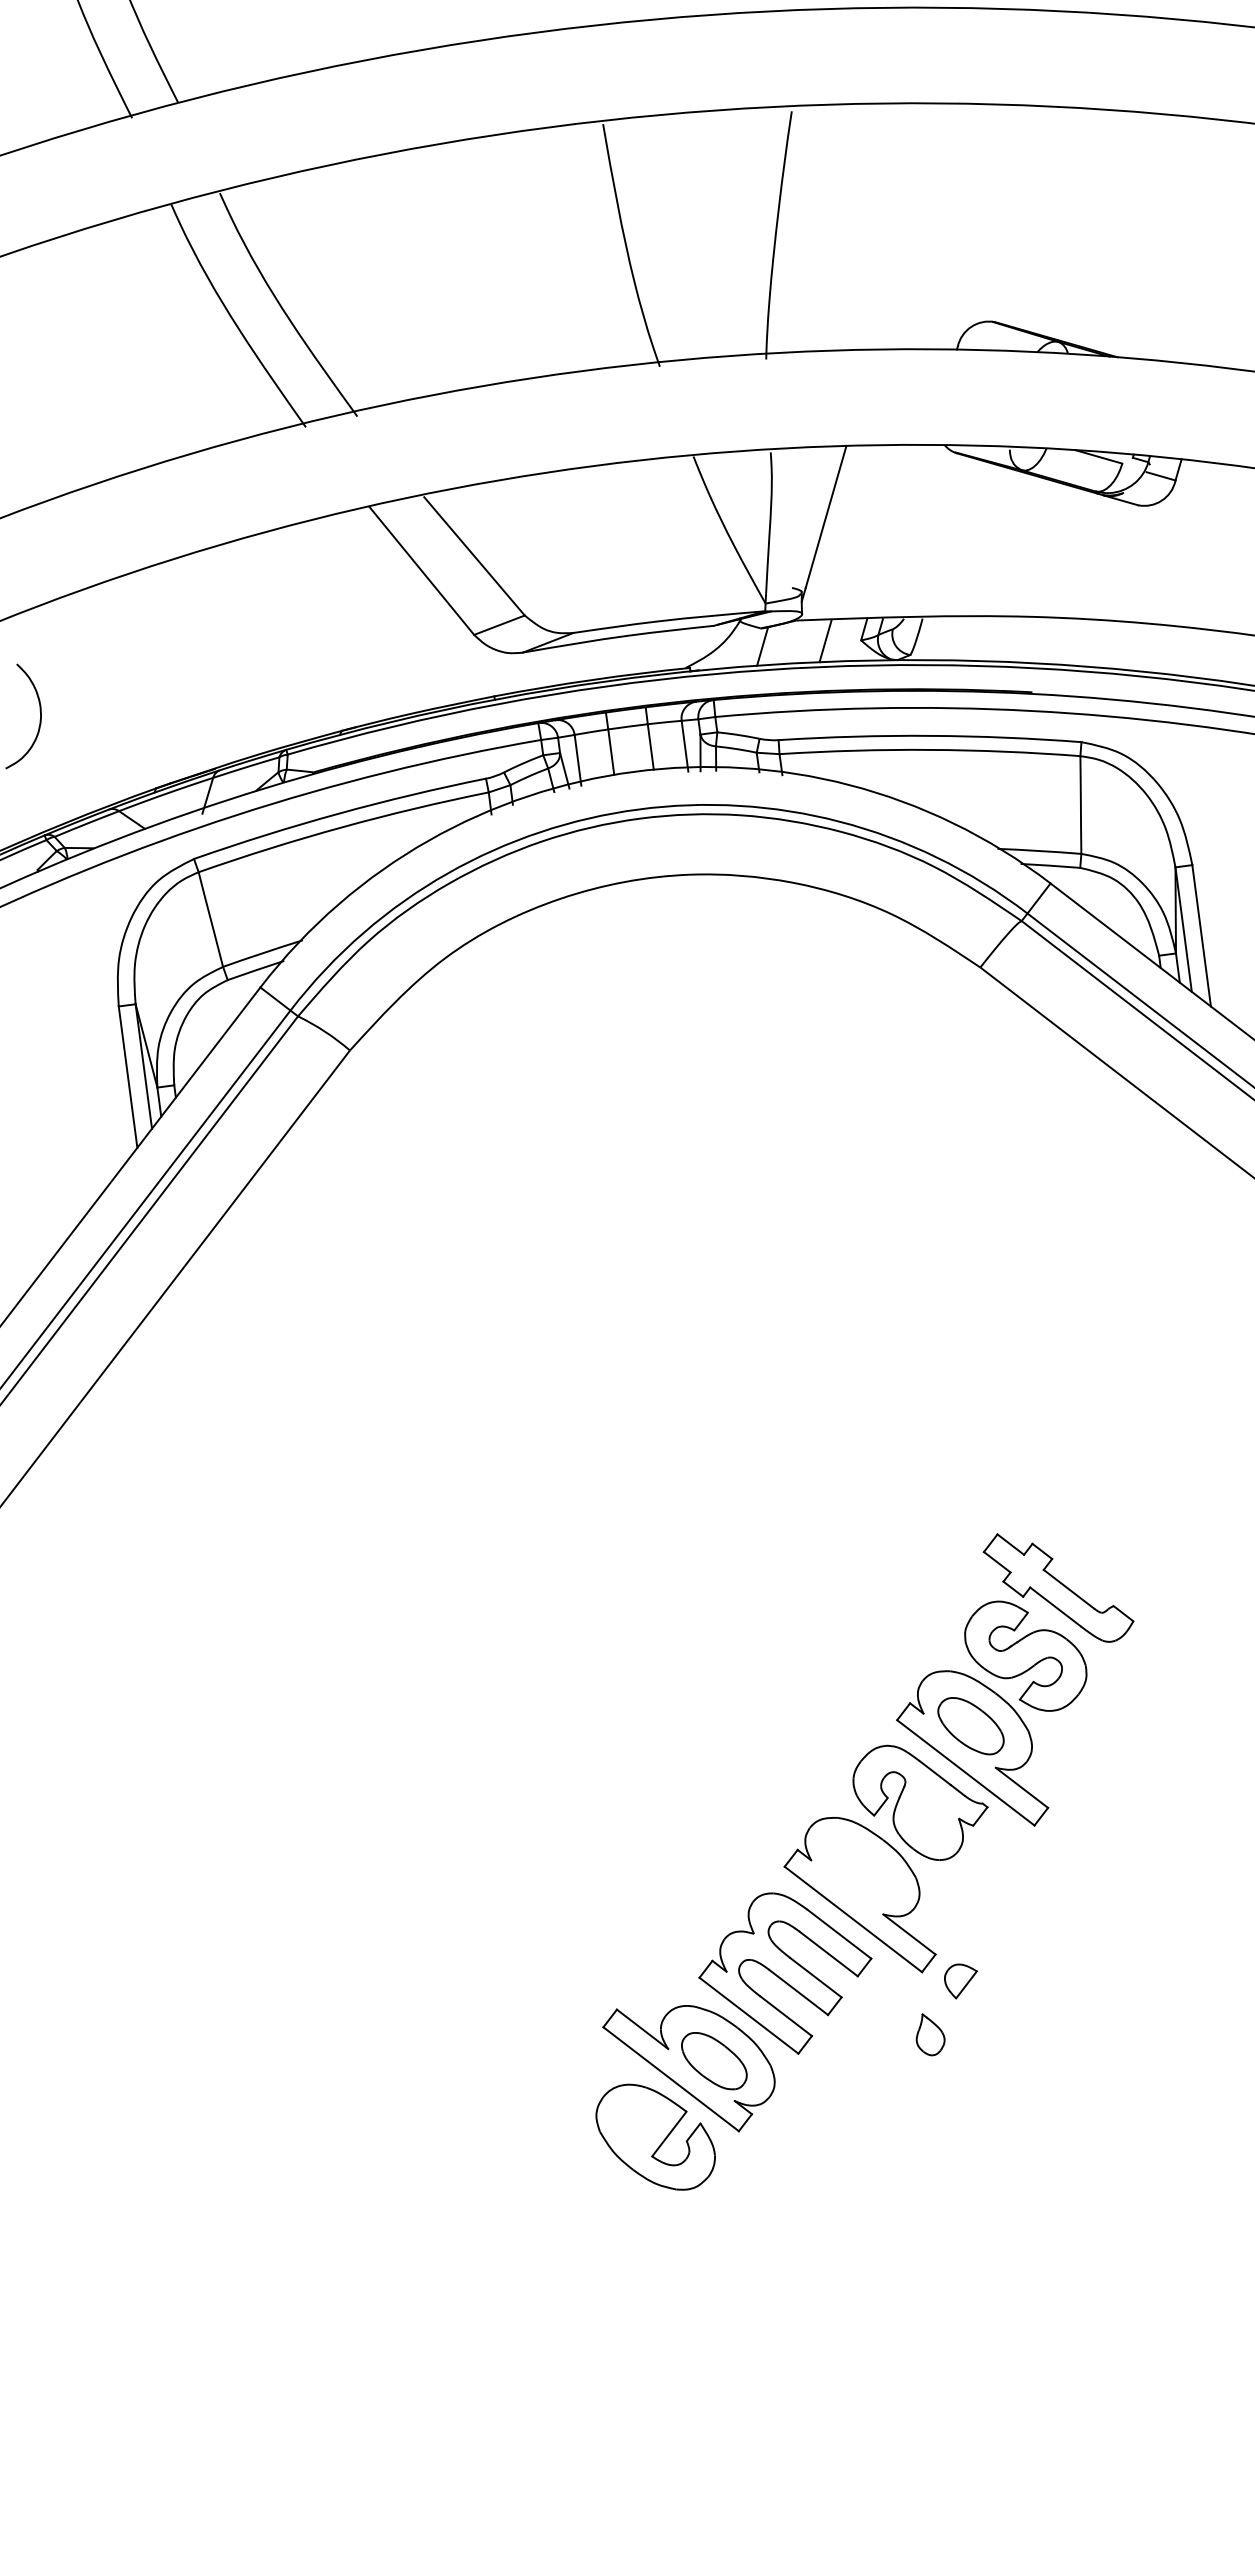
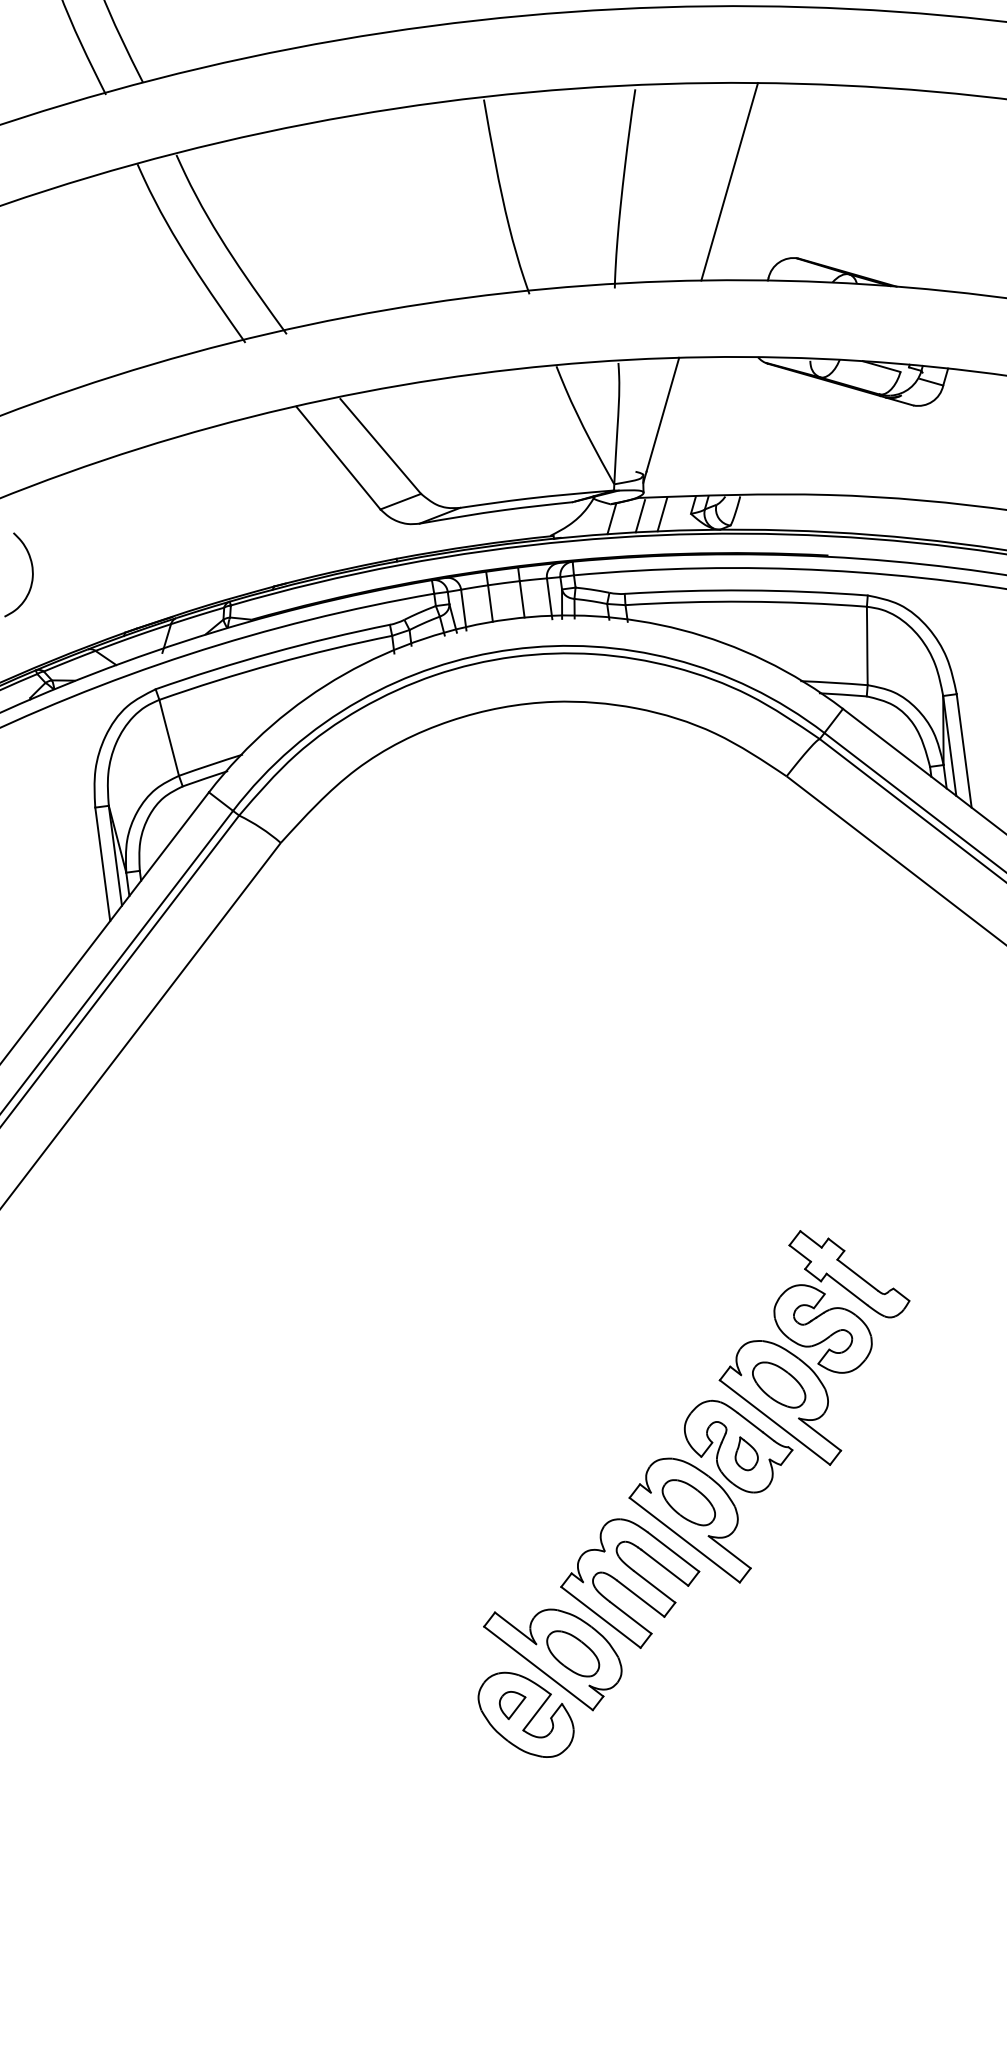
line: (909, 226) -> (729, 181), added
line: (797, 643) -> (639, 516), added
part: (858, 1872) -> (688, 1502), added
part: (960, 1981) -> (512, 1705), moved
part: (930, 2034) -> (746, 1453), moved

